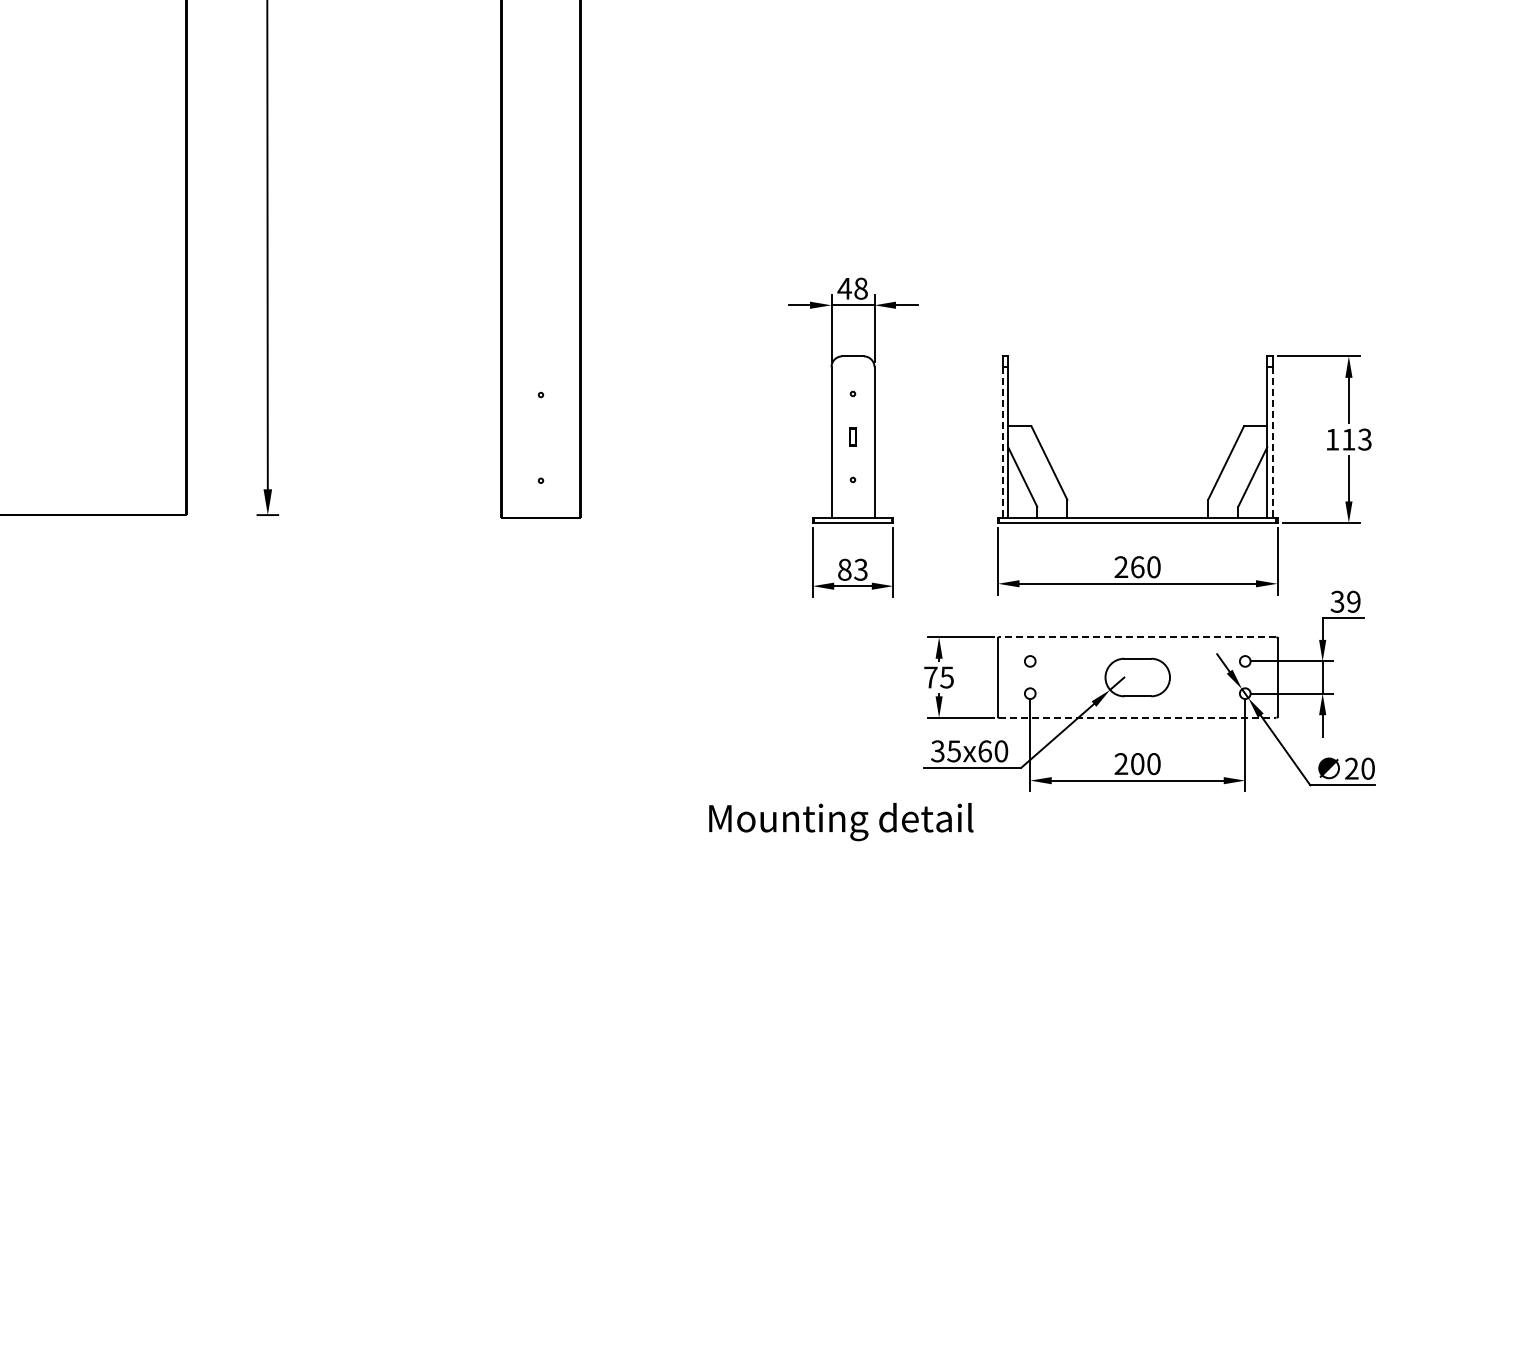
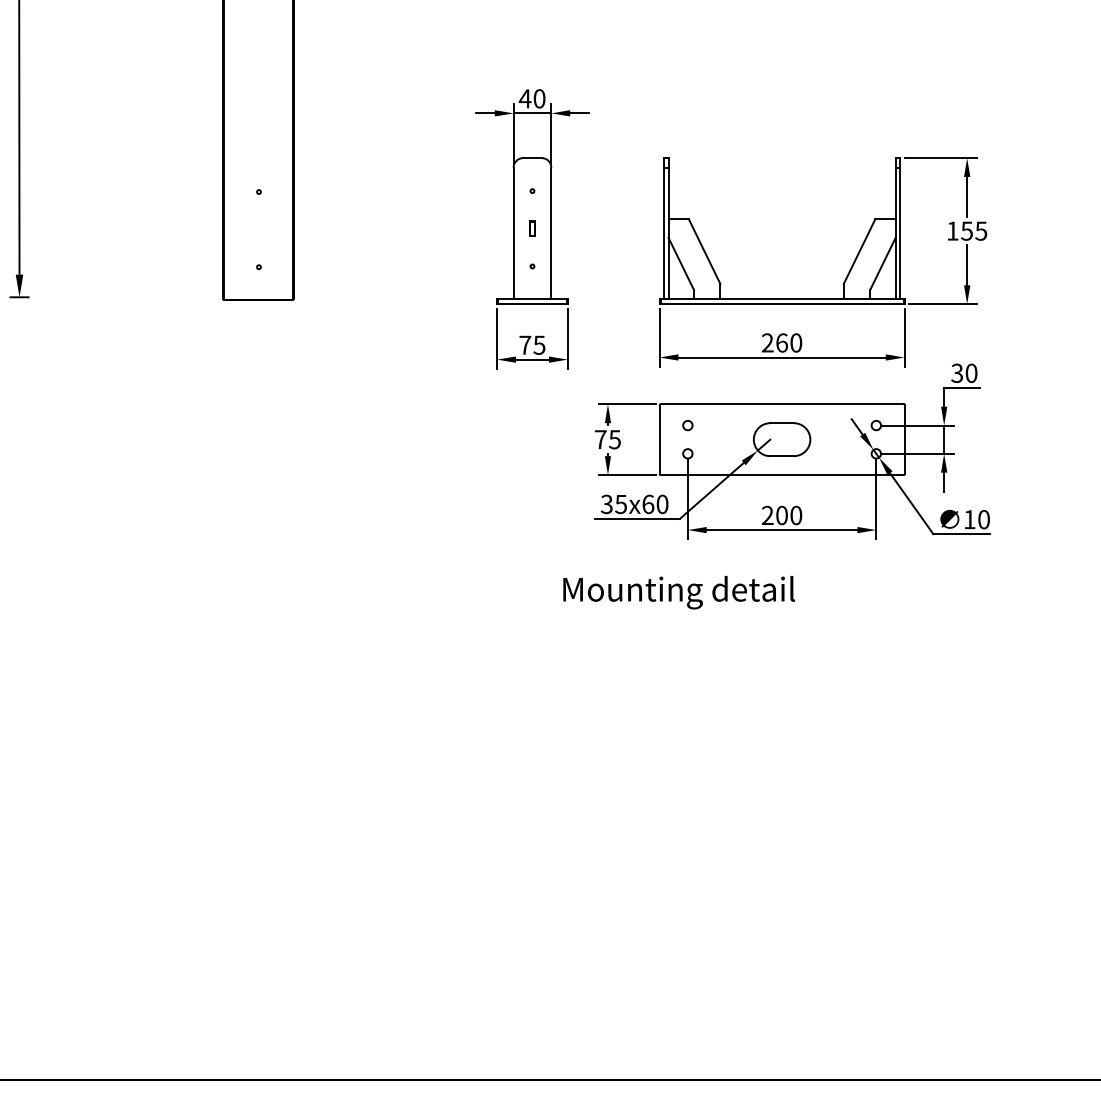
text: (860, 288) -> (539, 98), 48 -> 40
text: (1356, 439) -> (973, 231), 113 -> 155
line: (1002, 442) -> (663, 233), dashed -> solid
line: (1272, 442) -> (900, 233), dashed -> solid
text: (852, 569) -> (532, 344), 83 -> 75
text: (1353, 601) -> (971, 373), 39 -> 30
line: (1137, 637) -> (781, 404), dashed -> solid
line: (1137, 717) -> (781, 474), dashed -> solid
text: (1351, 768) -> (969, 519), 20 -> 10
text: (841, 822) -> (679, 593), moved

